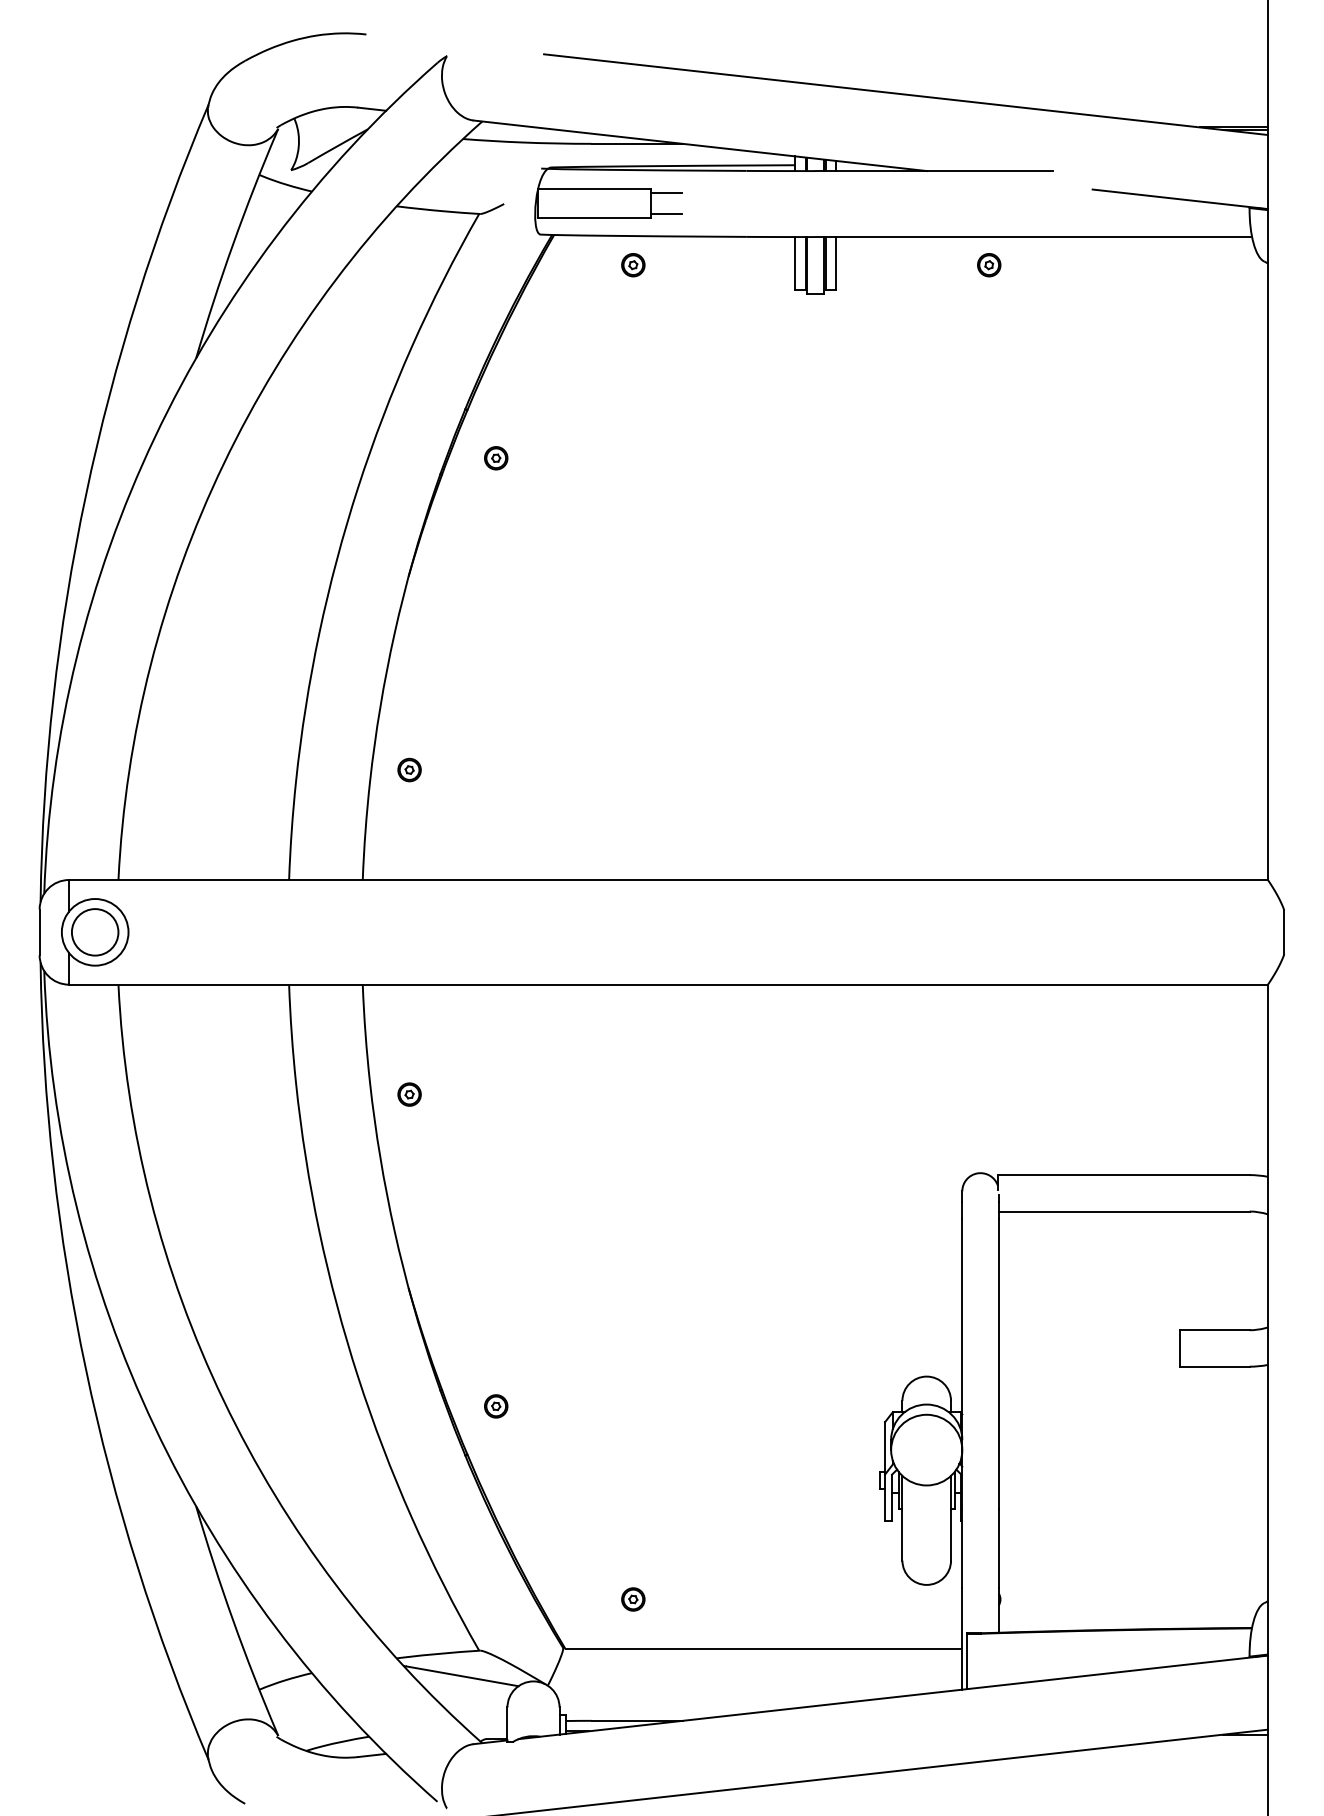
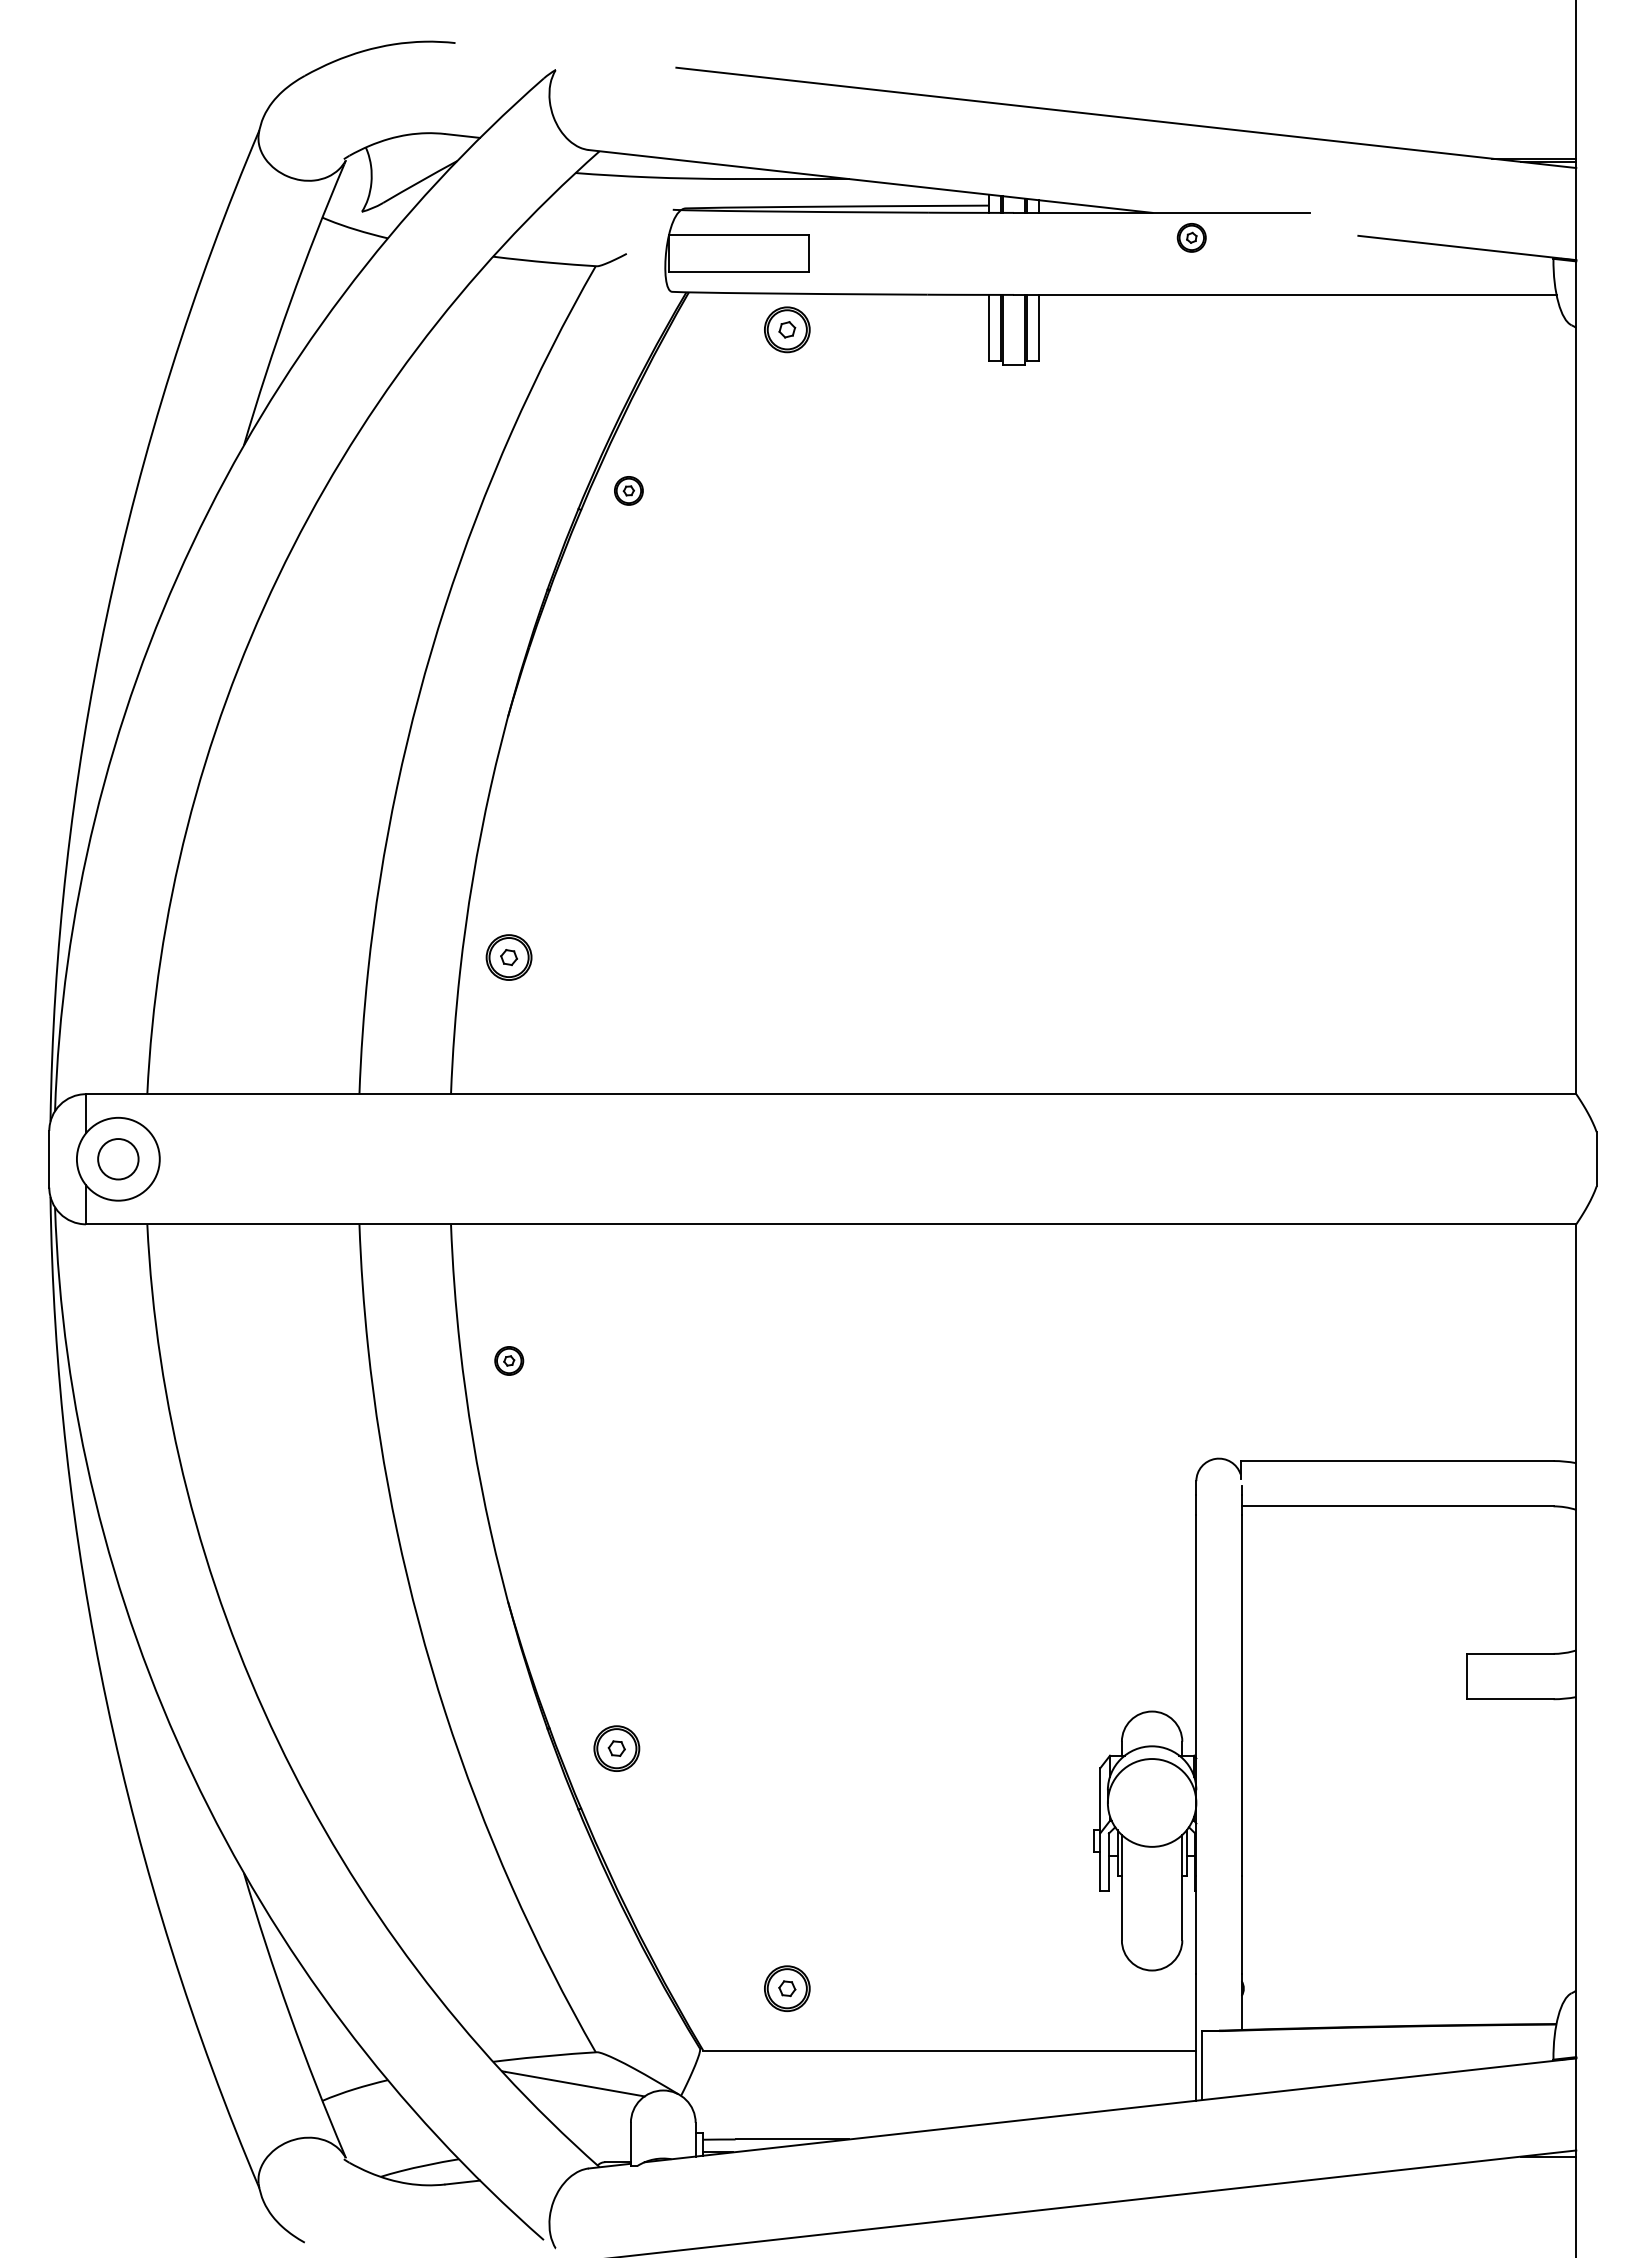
line: (665, 193) -> (827, 240), removed
line: (665, 214) -> (827, 266), removed
part: (633, 264) -> (787, 329), size x1.6
part: (988, 264) -> (1191, 237), moved
part: (495, 457) -> (628, 490), moved
part: (409, 770) -> (509, 957), size x1.6
circle: (95, 932) -> (118, 1159), size x0.7
part: (495, 1406) -> (616, 1748), size x1.6
part: (633, 1599) -> (787, 1988), size x1.6

